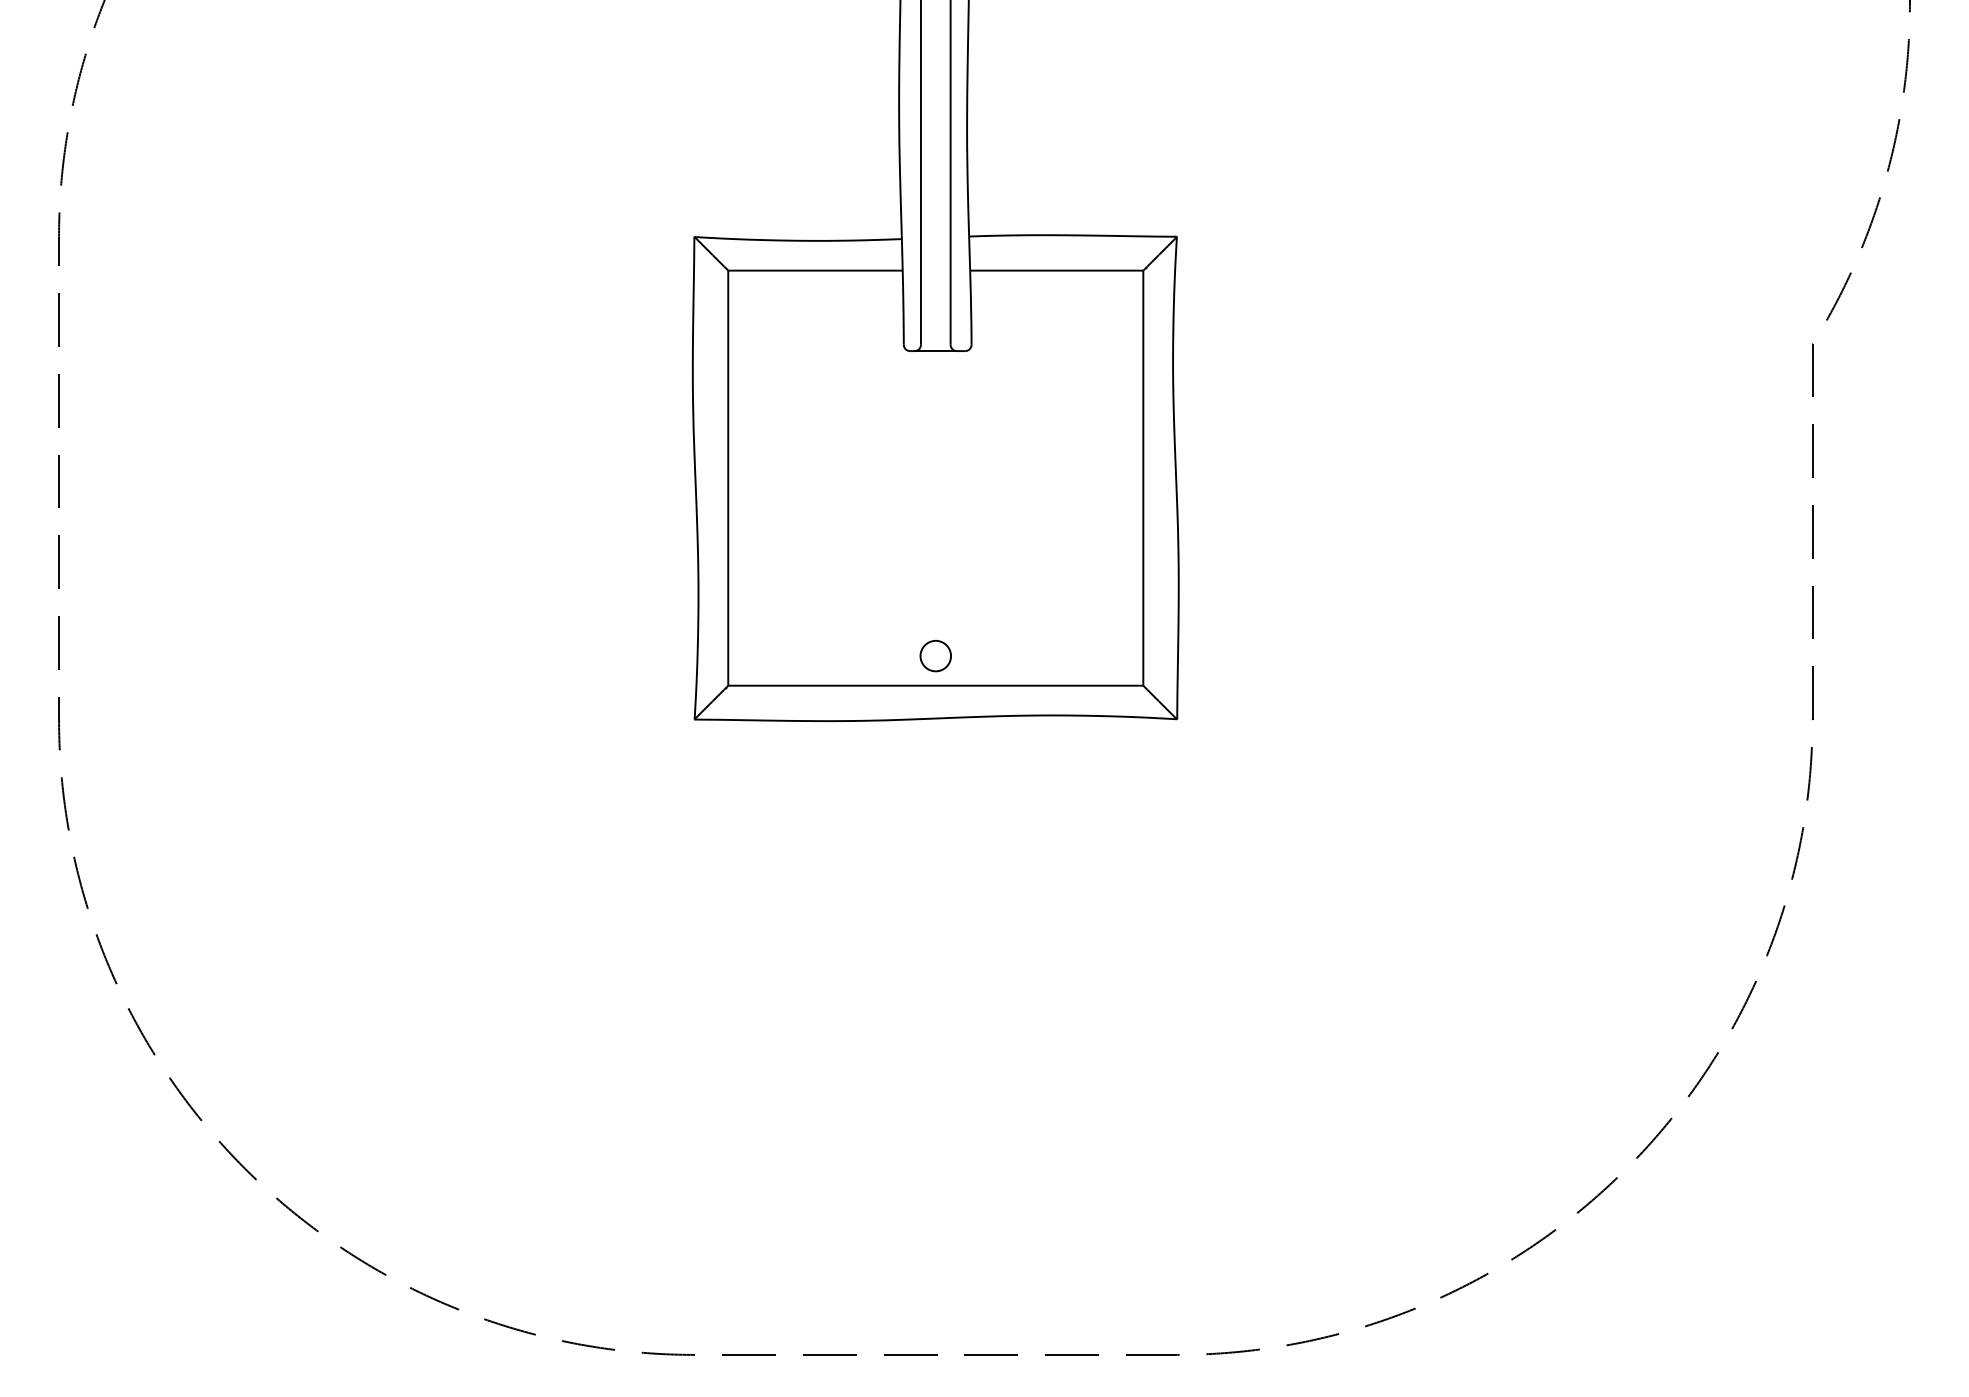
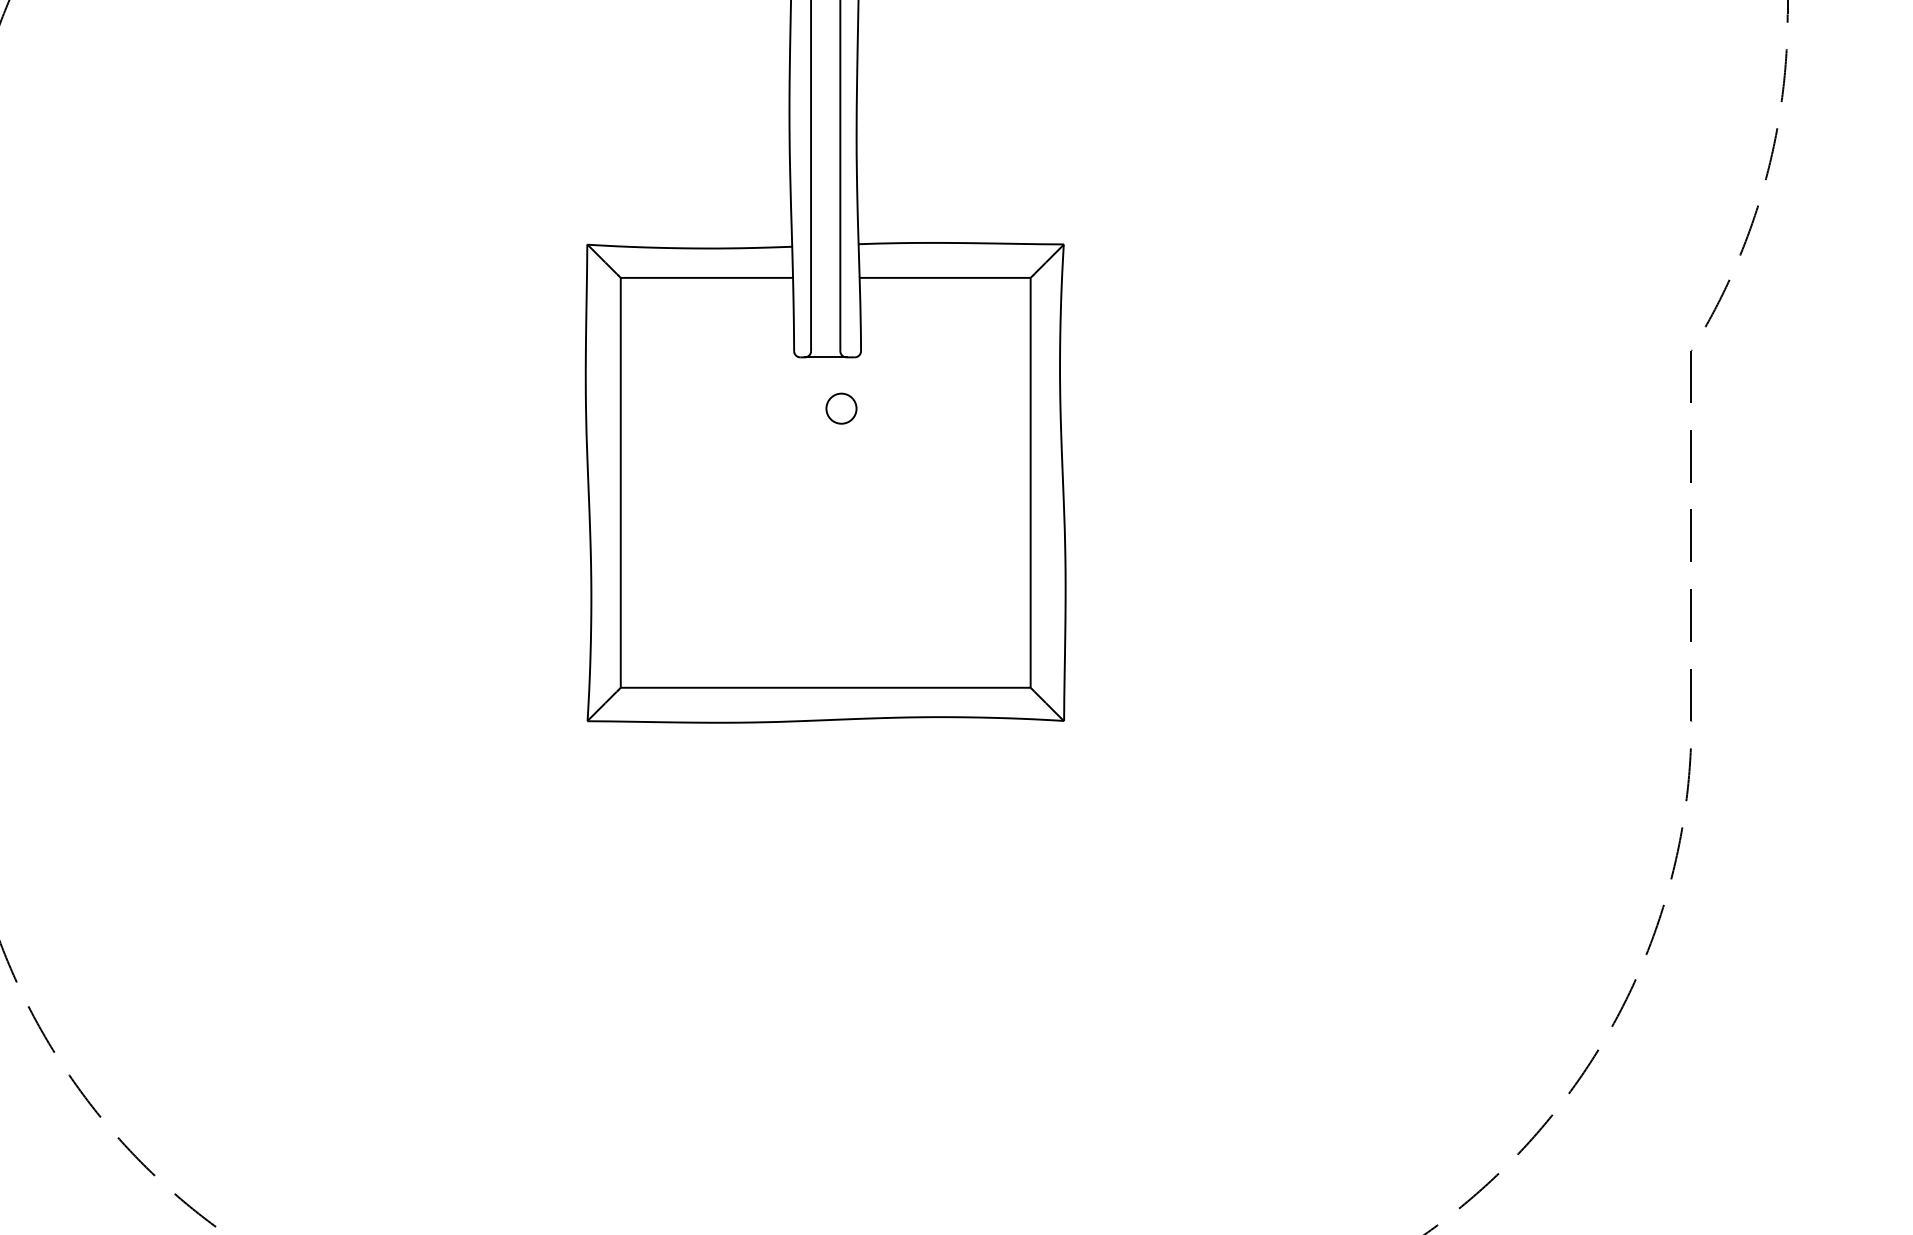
circle: (935, 656) -> (841, 409), moved

